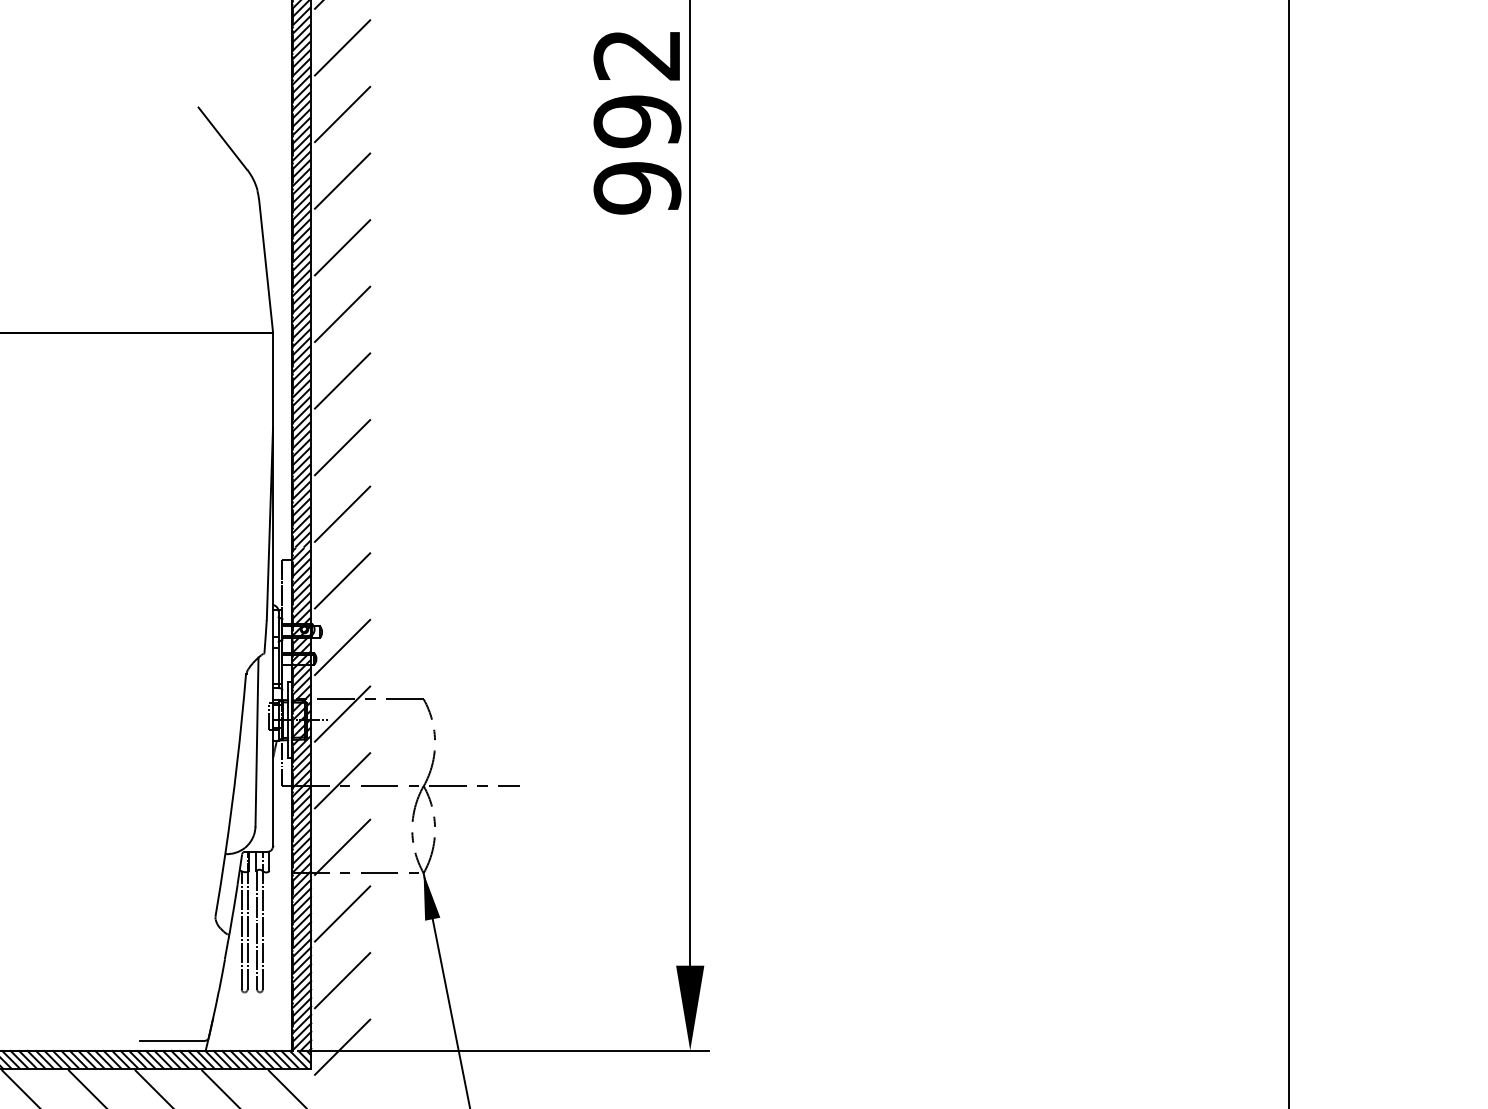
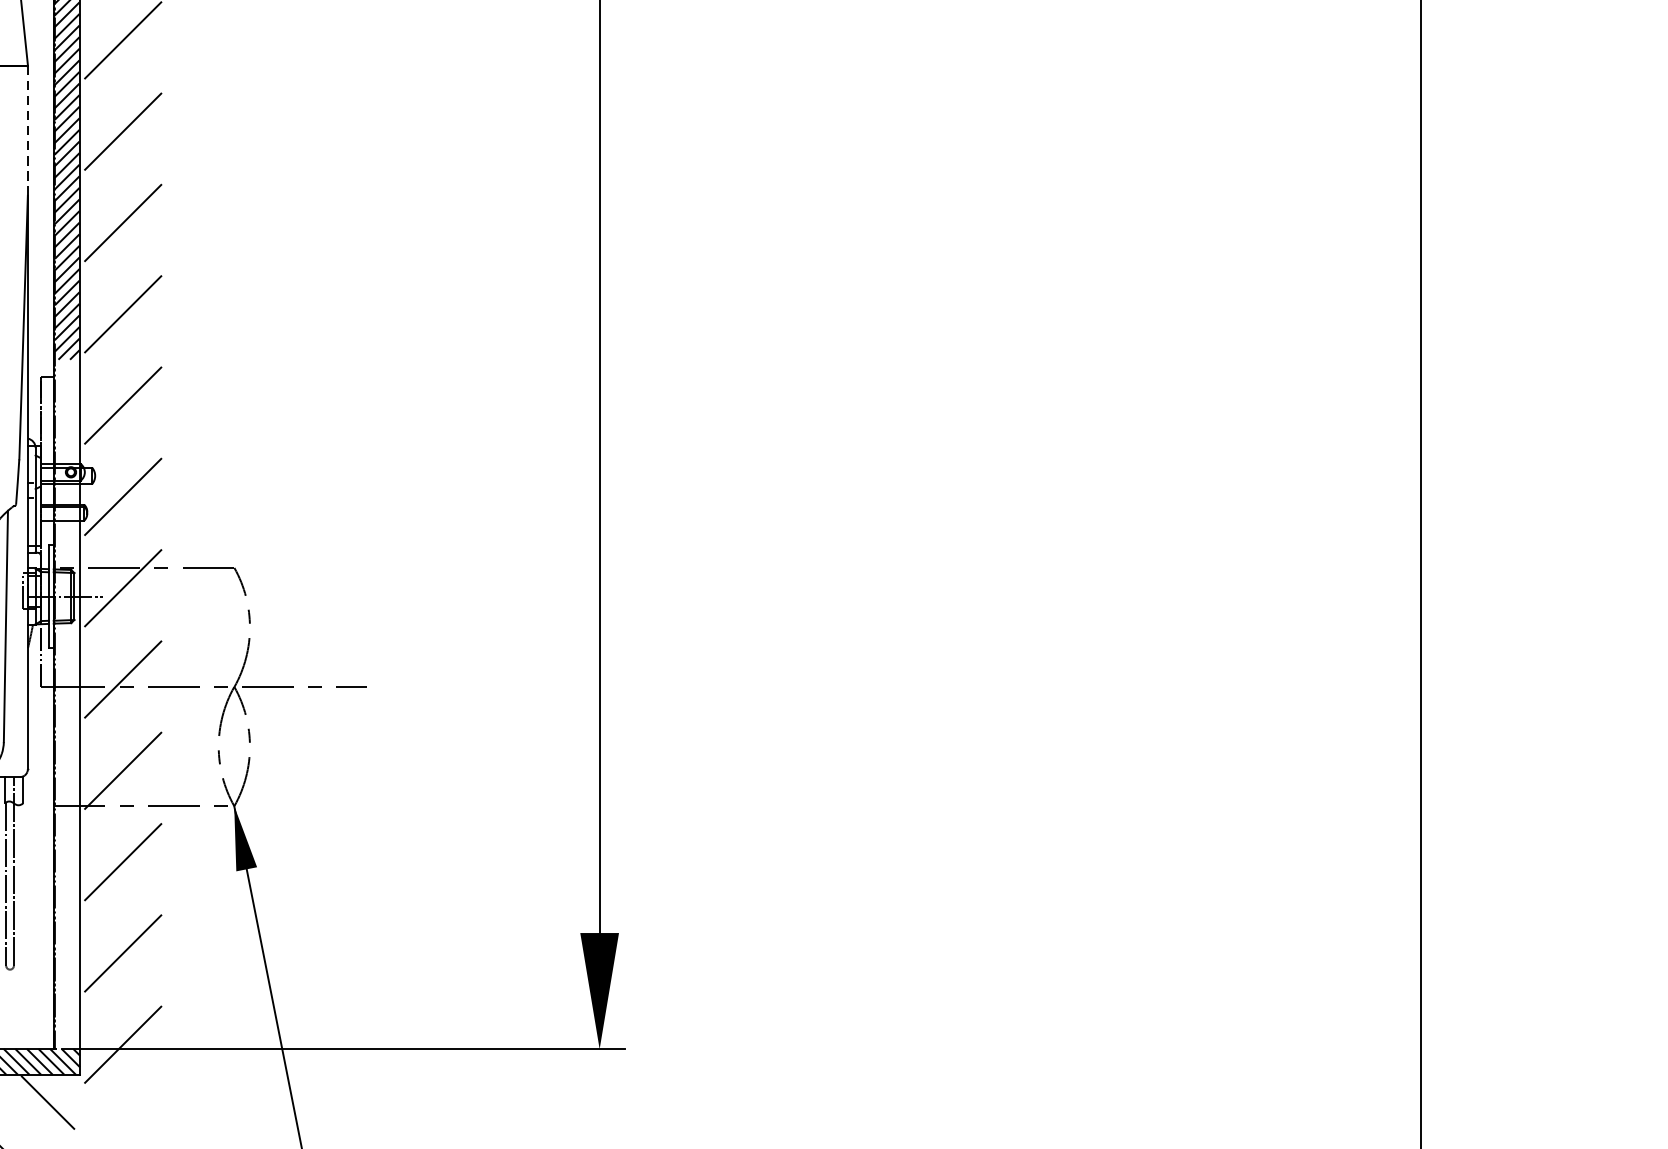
line: (273, 380) -> (28, 131), solid -> dashed
hatch: (301, 798) -> (66, 703), removed

